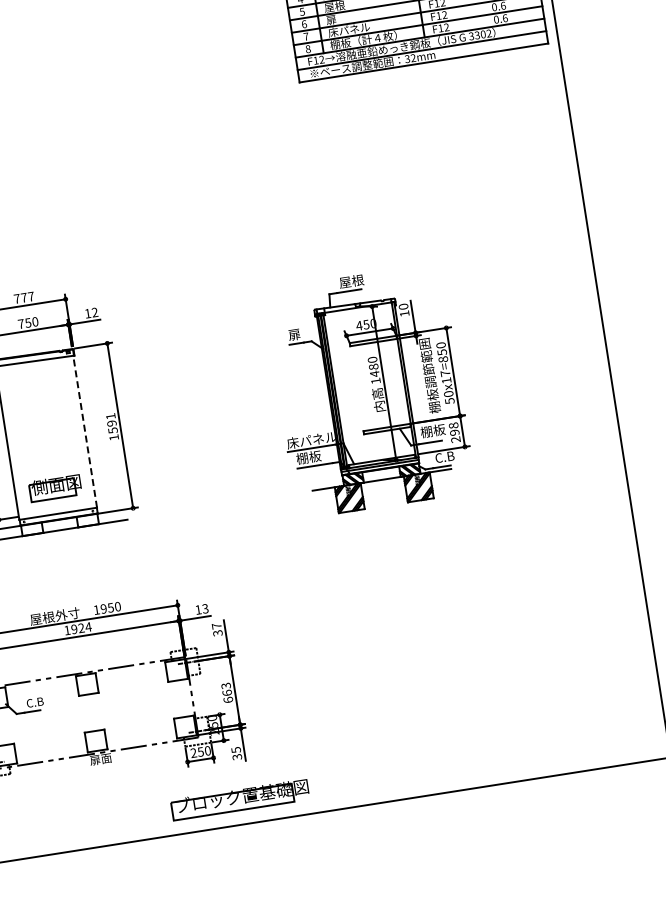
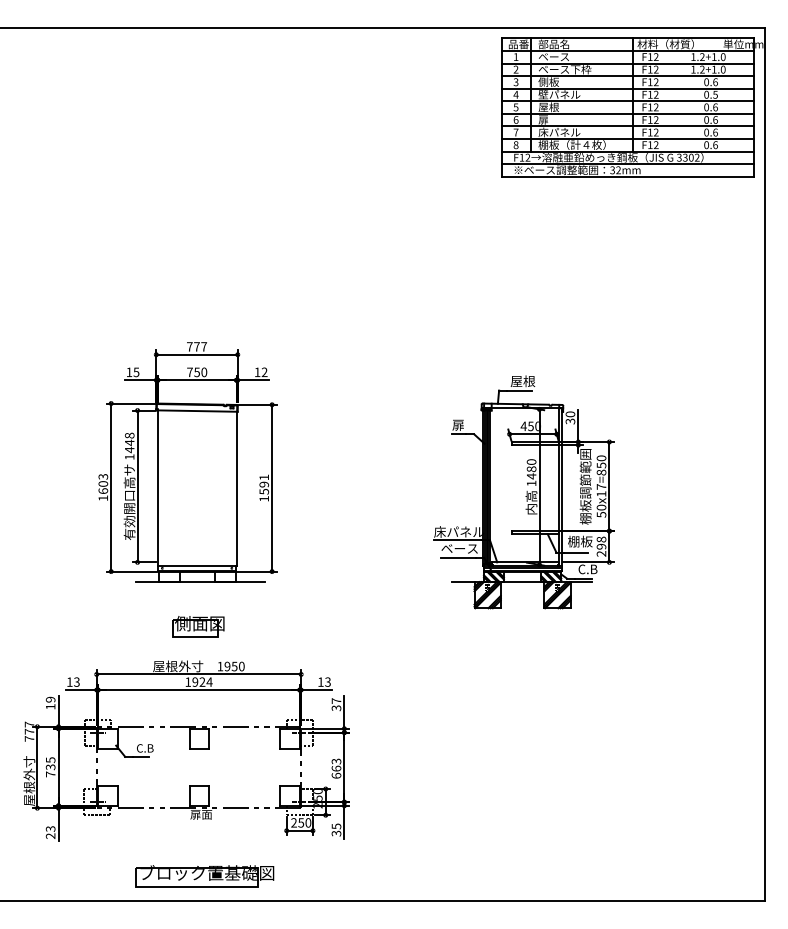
text: (404, 313) -> (570, 421), 10 -> 30
line: (85, 431) -> (236, 488), dashed -> solid
text: (314, 456) -> (459, 548), 棚板 -> ベース
part: (55, 487) -> (198, 626), moved
part: (240, 800) -> (204, 876), moved

